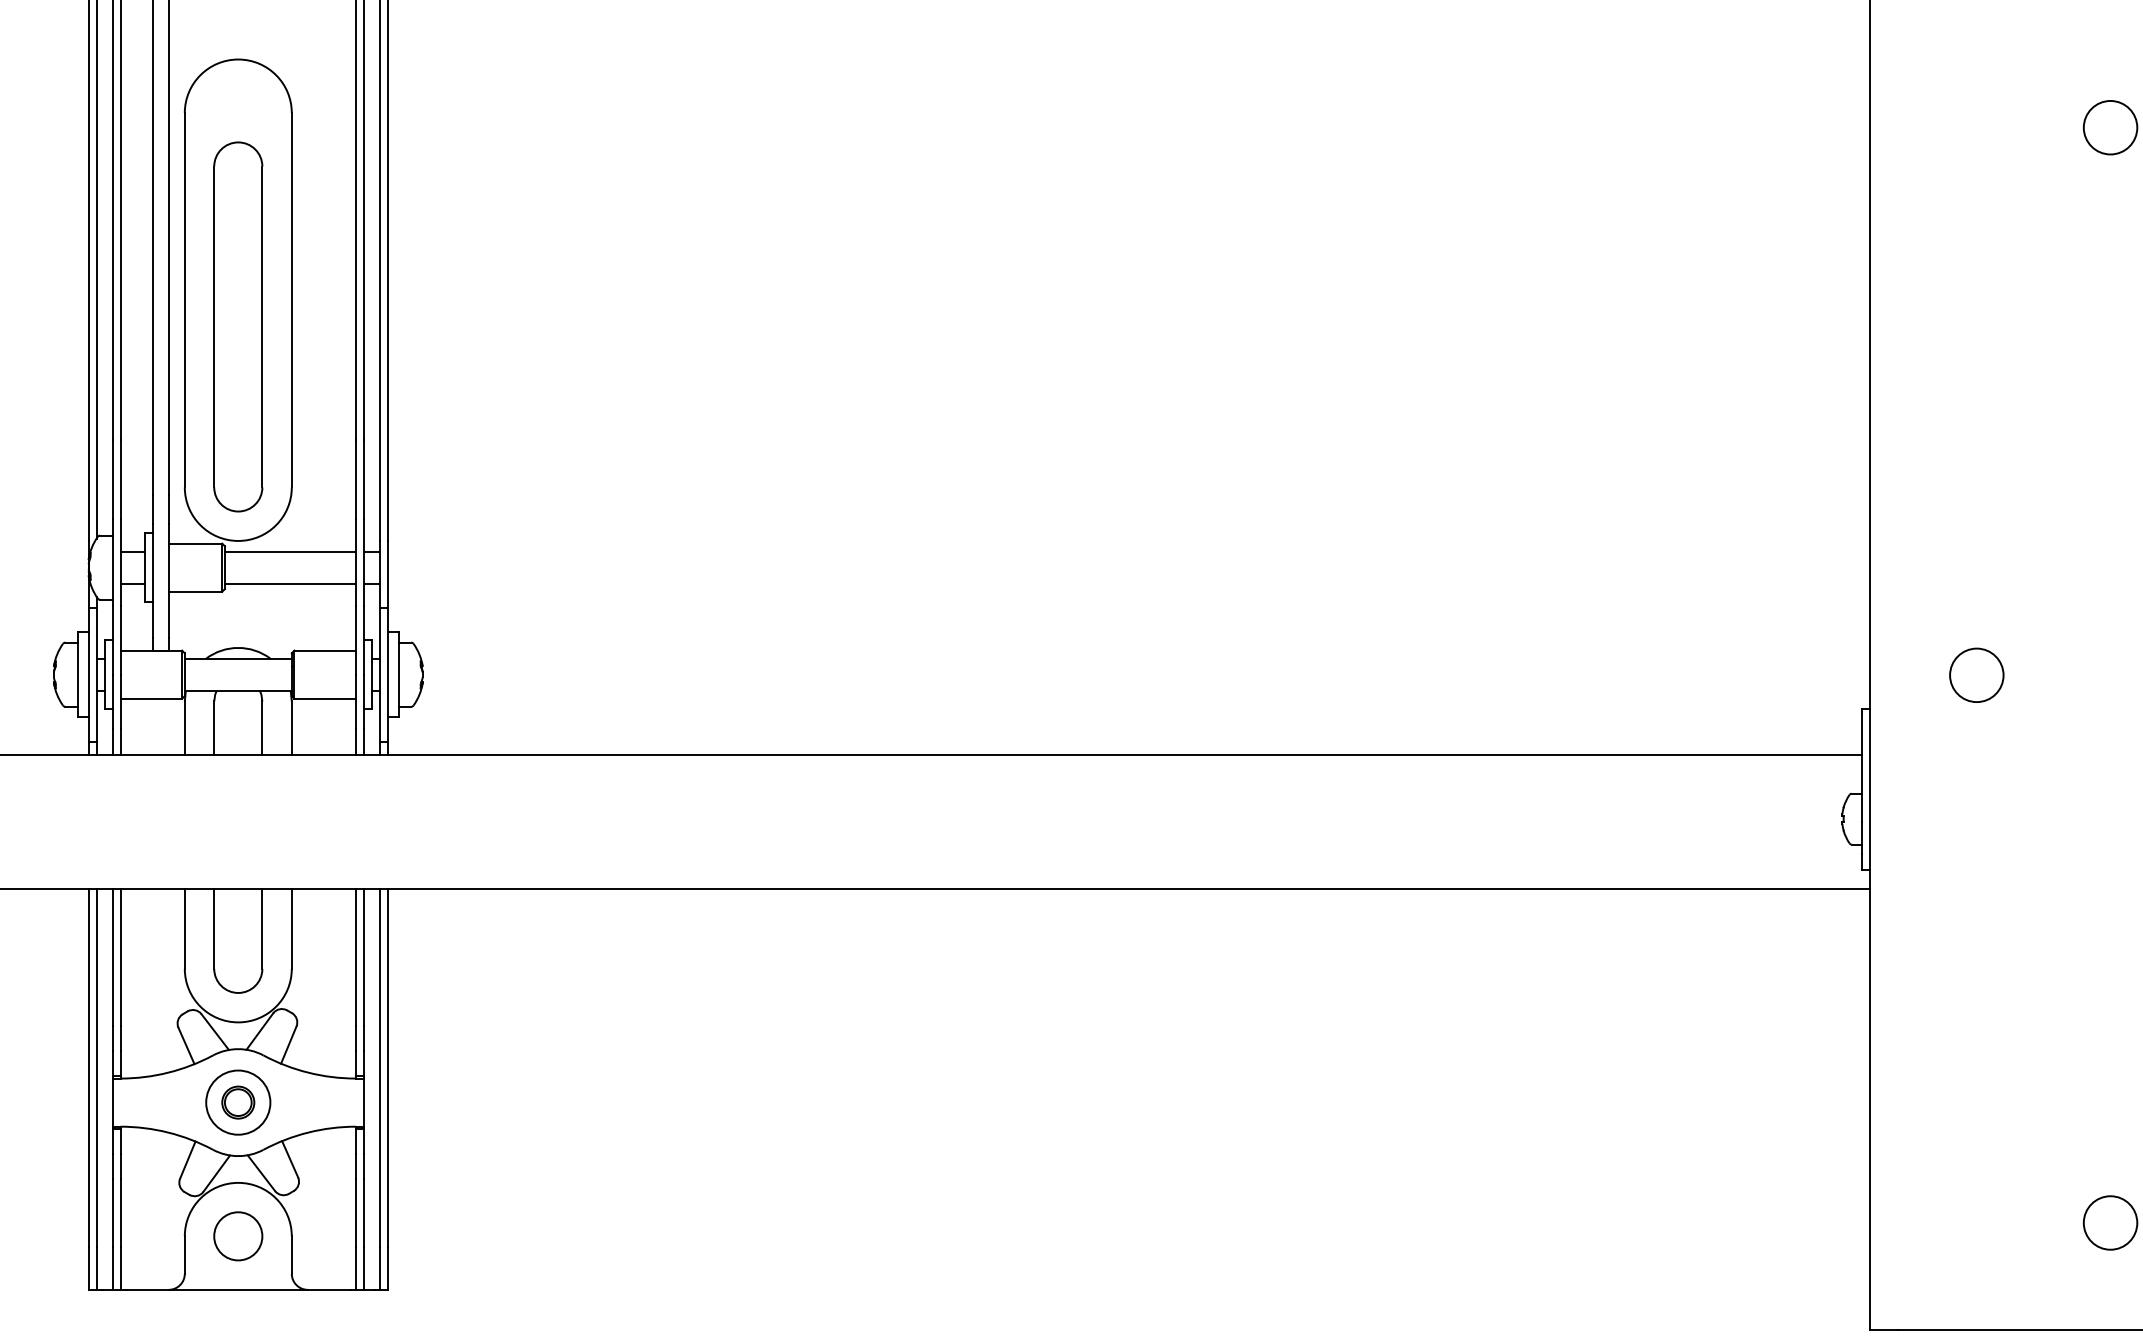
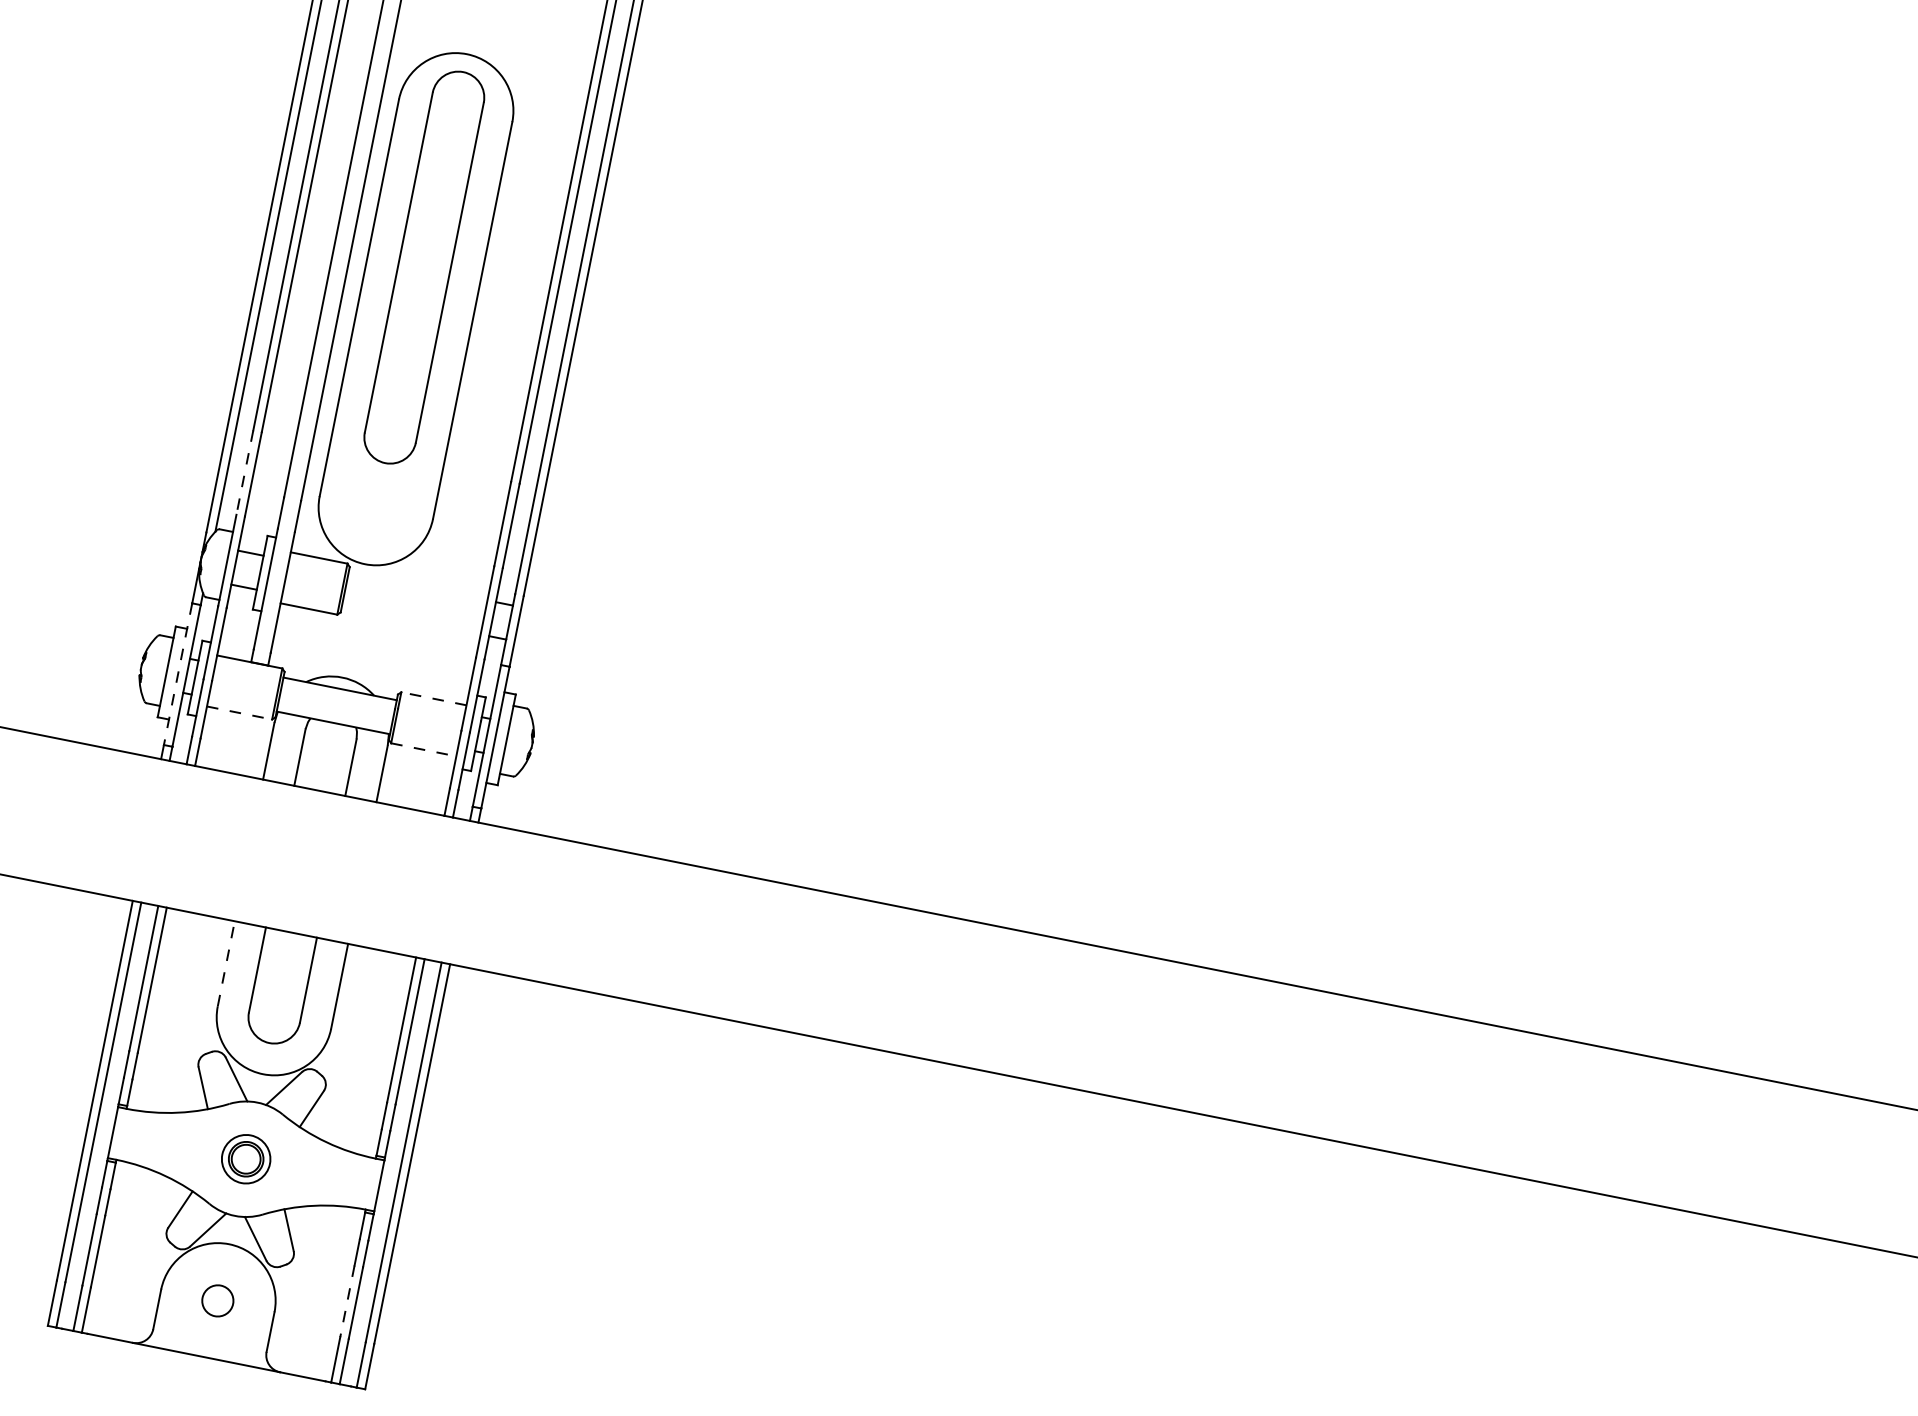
part: (238, 326) -> (424, 267), moved
line: (112, 479) -> (244, 472), solid -> dashed
line: (290, 551) -> (418, 586), removed
line: (290, 583) -> (411, 620), removed
line: (325, 650) -> (434, 698), solid -> dashed
line: (88, 674) -> (178, 673), solid -> dashed
line: (151, 698) -> (239, 712), solid -> dashed
line: (325, 698) -> (424, 749), solid -> dashed
line: (184, 928) -> (226, 963), solid -> dashed
circle: (238, 1102) -> (246, 1159), size x0.7
line: (356, 1213) -> (347, 1301), solid -> dashed
circle: (238, 1236) -> (218, 1301), size x0.6

